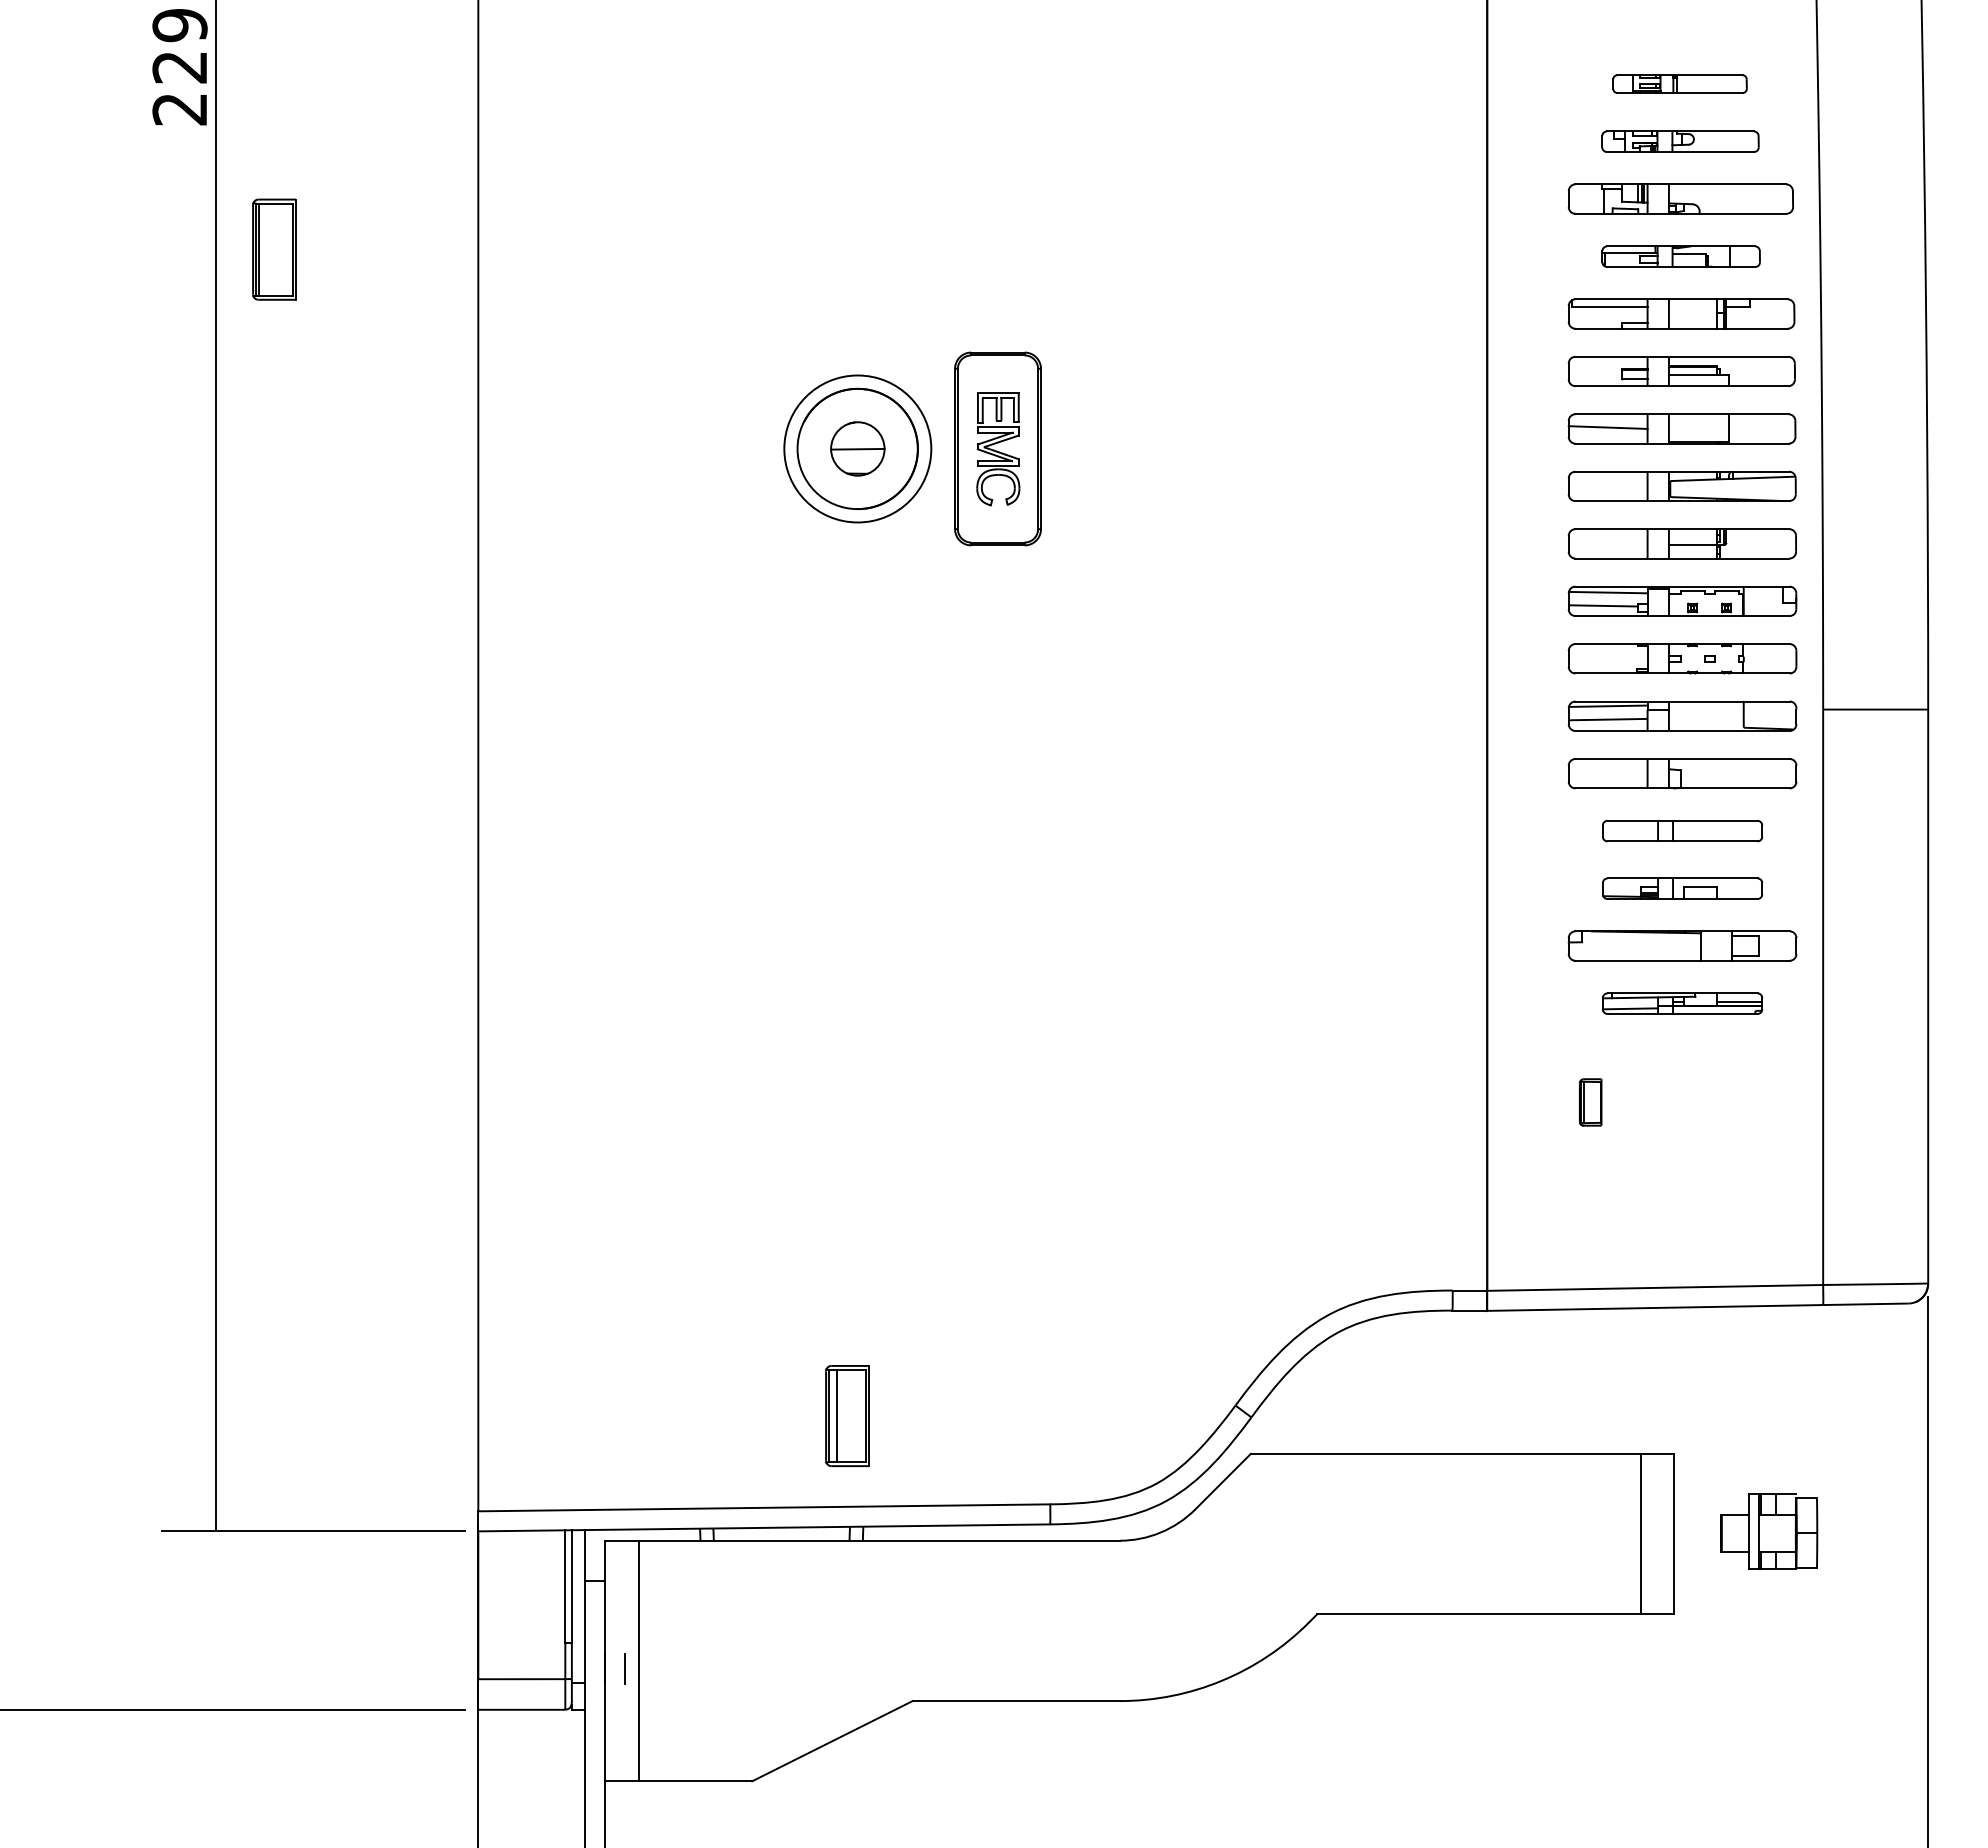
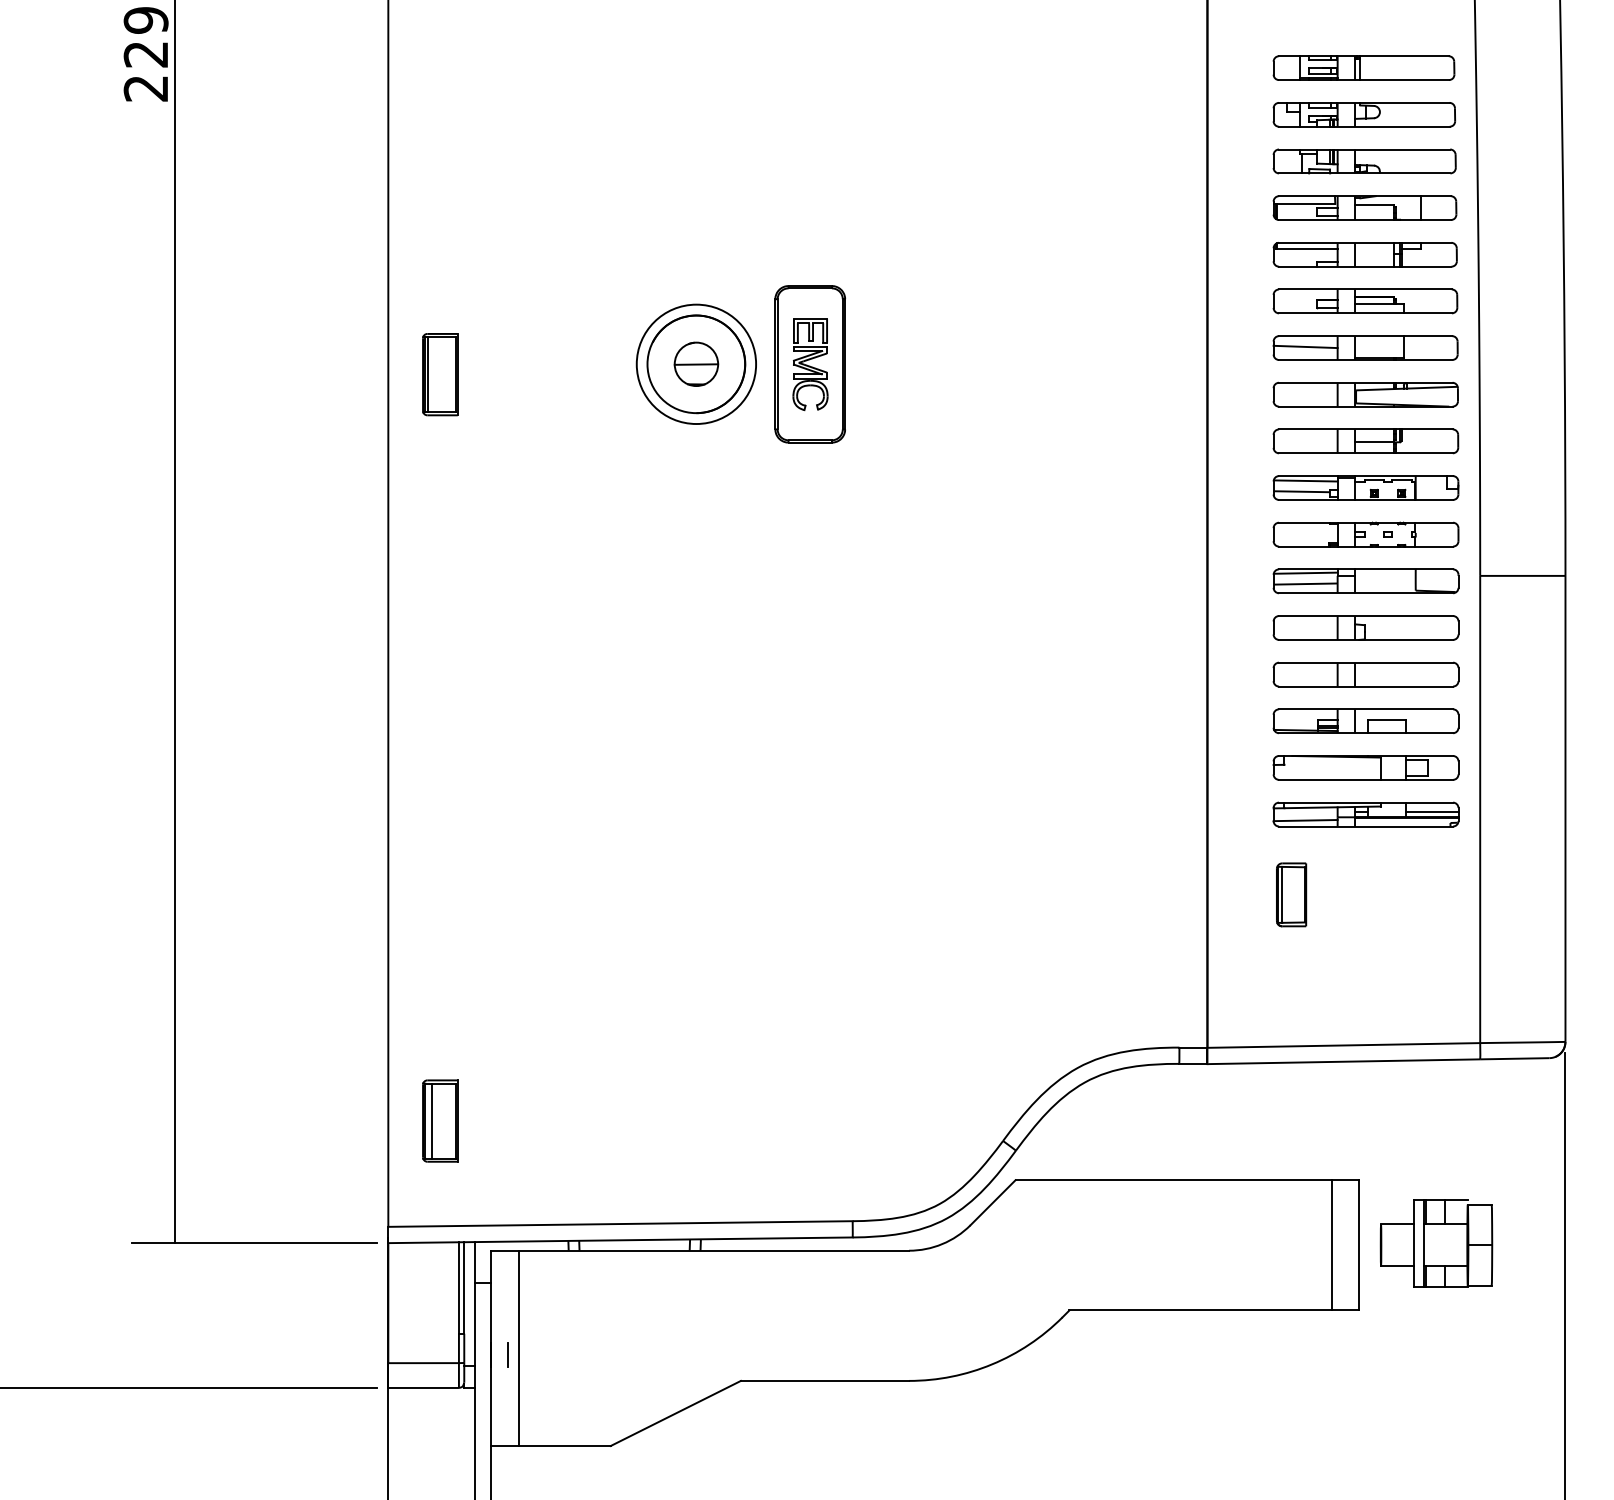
part: (1679, 83) -> (1363, 67), size x1.67
part: (1680, 141) -> (1364, 114), size x1.43
part: (274, 249) -> (440, 374), moved
part: (1680, 256) -> (1364, 208), size x1.43
part: (1682, 830) -> (1365, 674), size x1.43
part: (1682, 888) -> (1365, 721), size x1.43
part: (1682, 1003) -> (1365, 814), size x1.43
part: (1590, 1102) -> (1291, 894), size x1.67
part: (847, 1415) -> (440, 1120), moved
part: (1768, 1531) -> (1435, 1243), size x1.43

